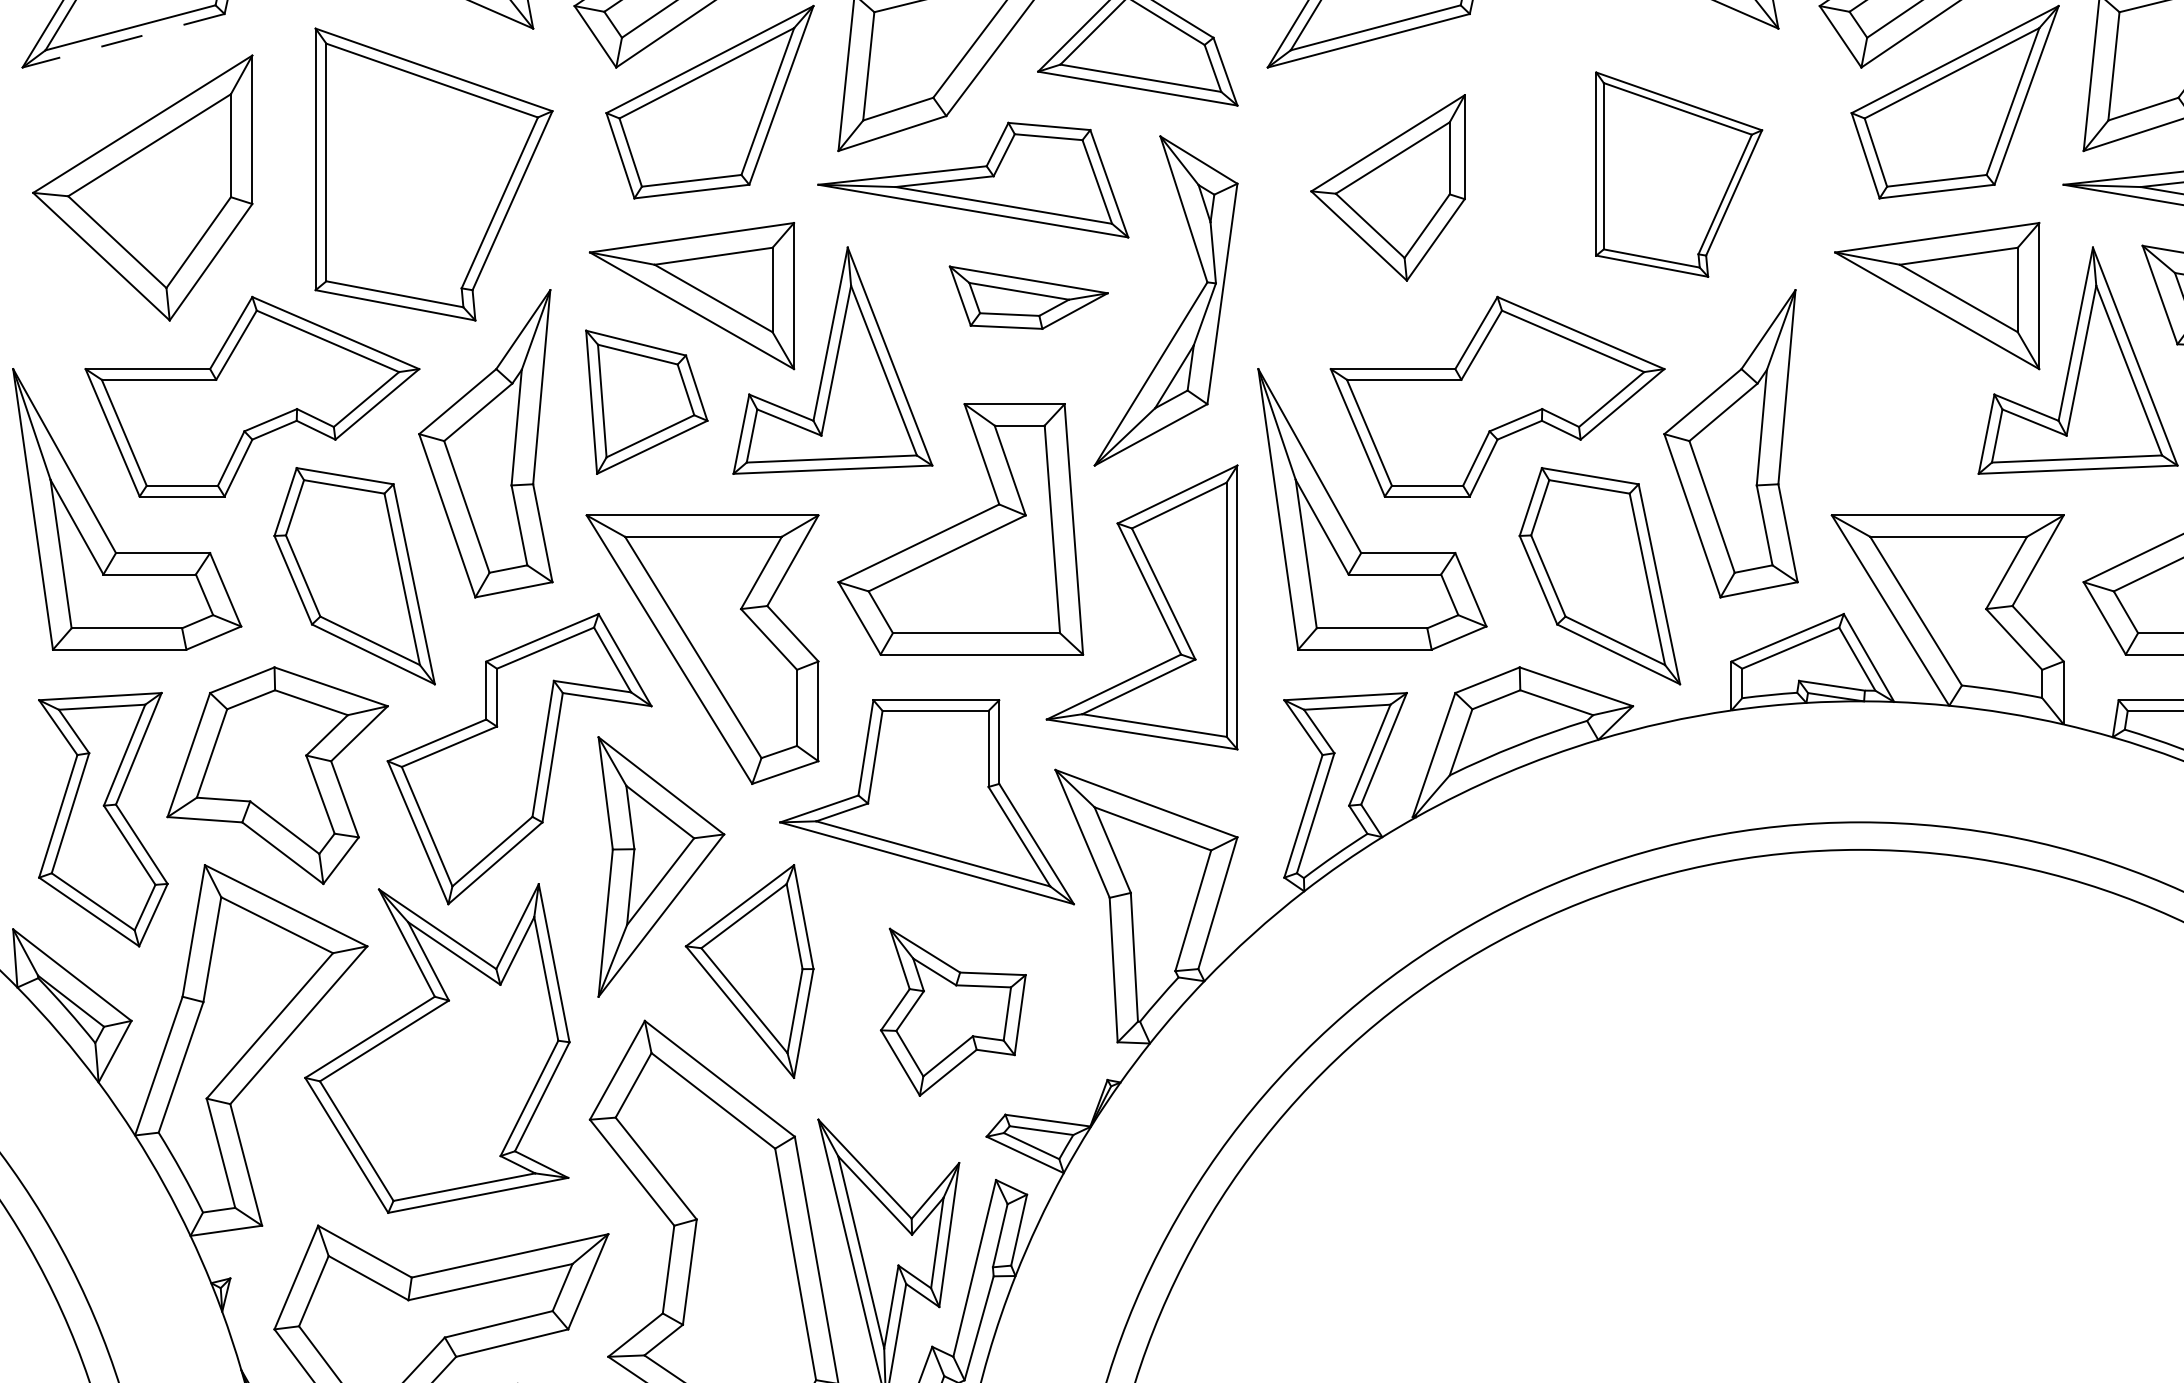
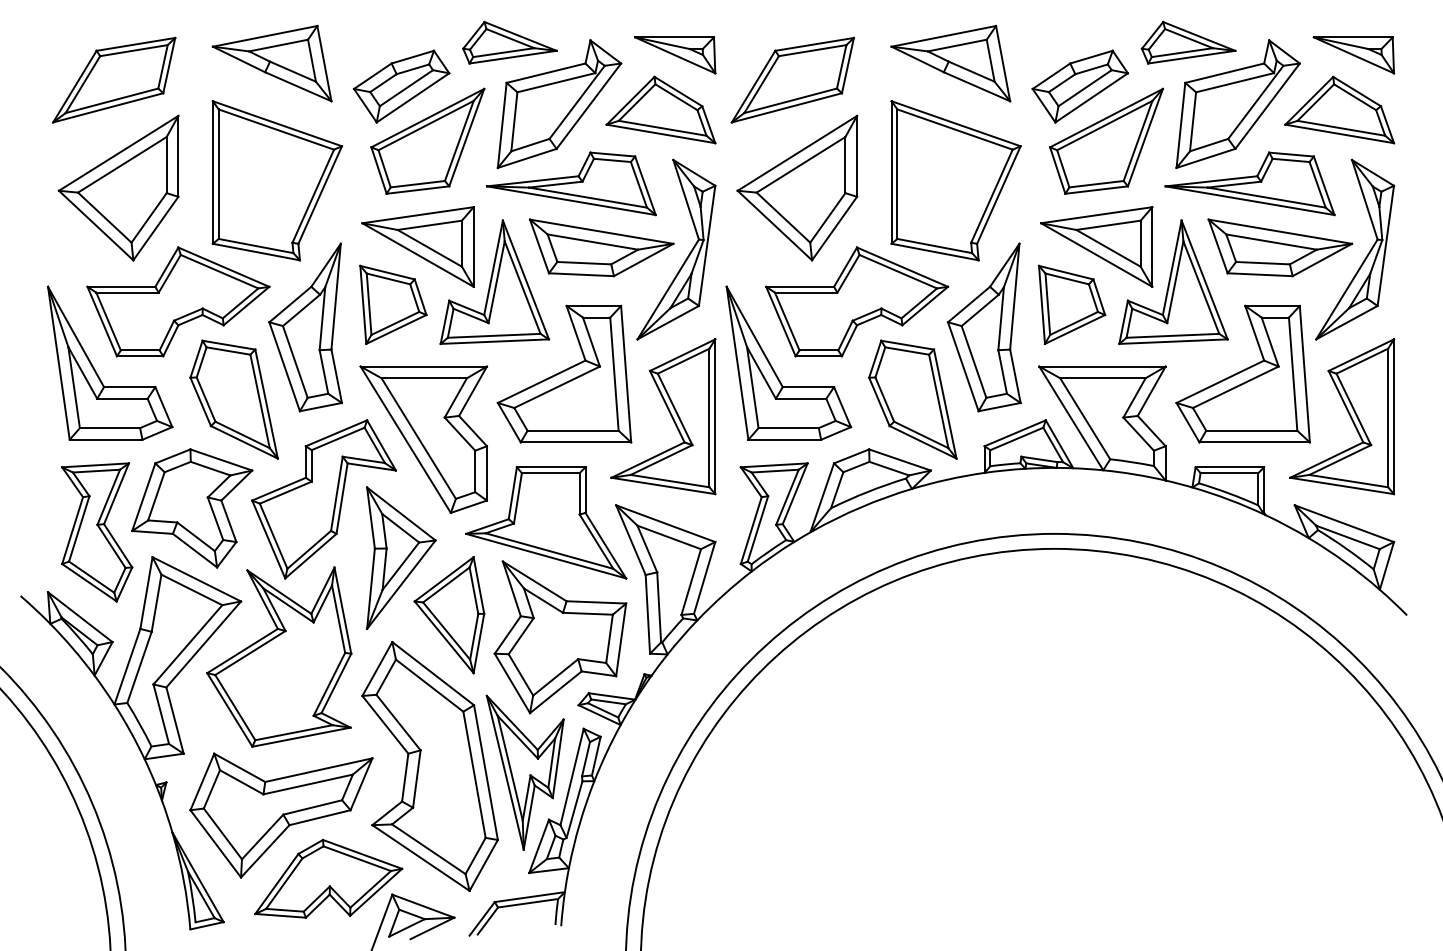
line: (124, 40) -> (108, 107), dashed -> solid
part: (1678, 174) -> (955, 180), size x1.43
part: (1388, 186) -> (797, 187), size x1.43
part: (1028, 296) -> (601, 247), size x1.67
part: (1892, 401) -> (1072, 304), added
part: (953, 1012) -> (560, 637), size x1.67

